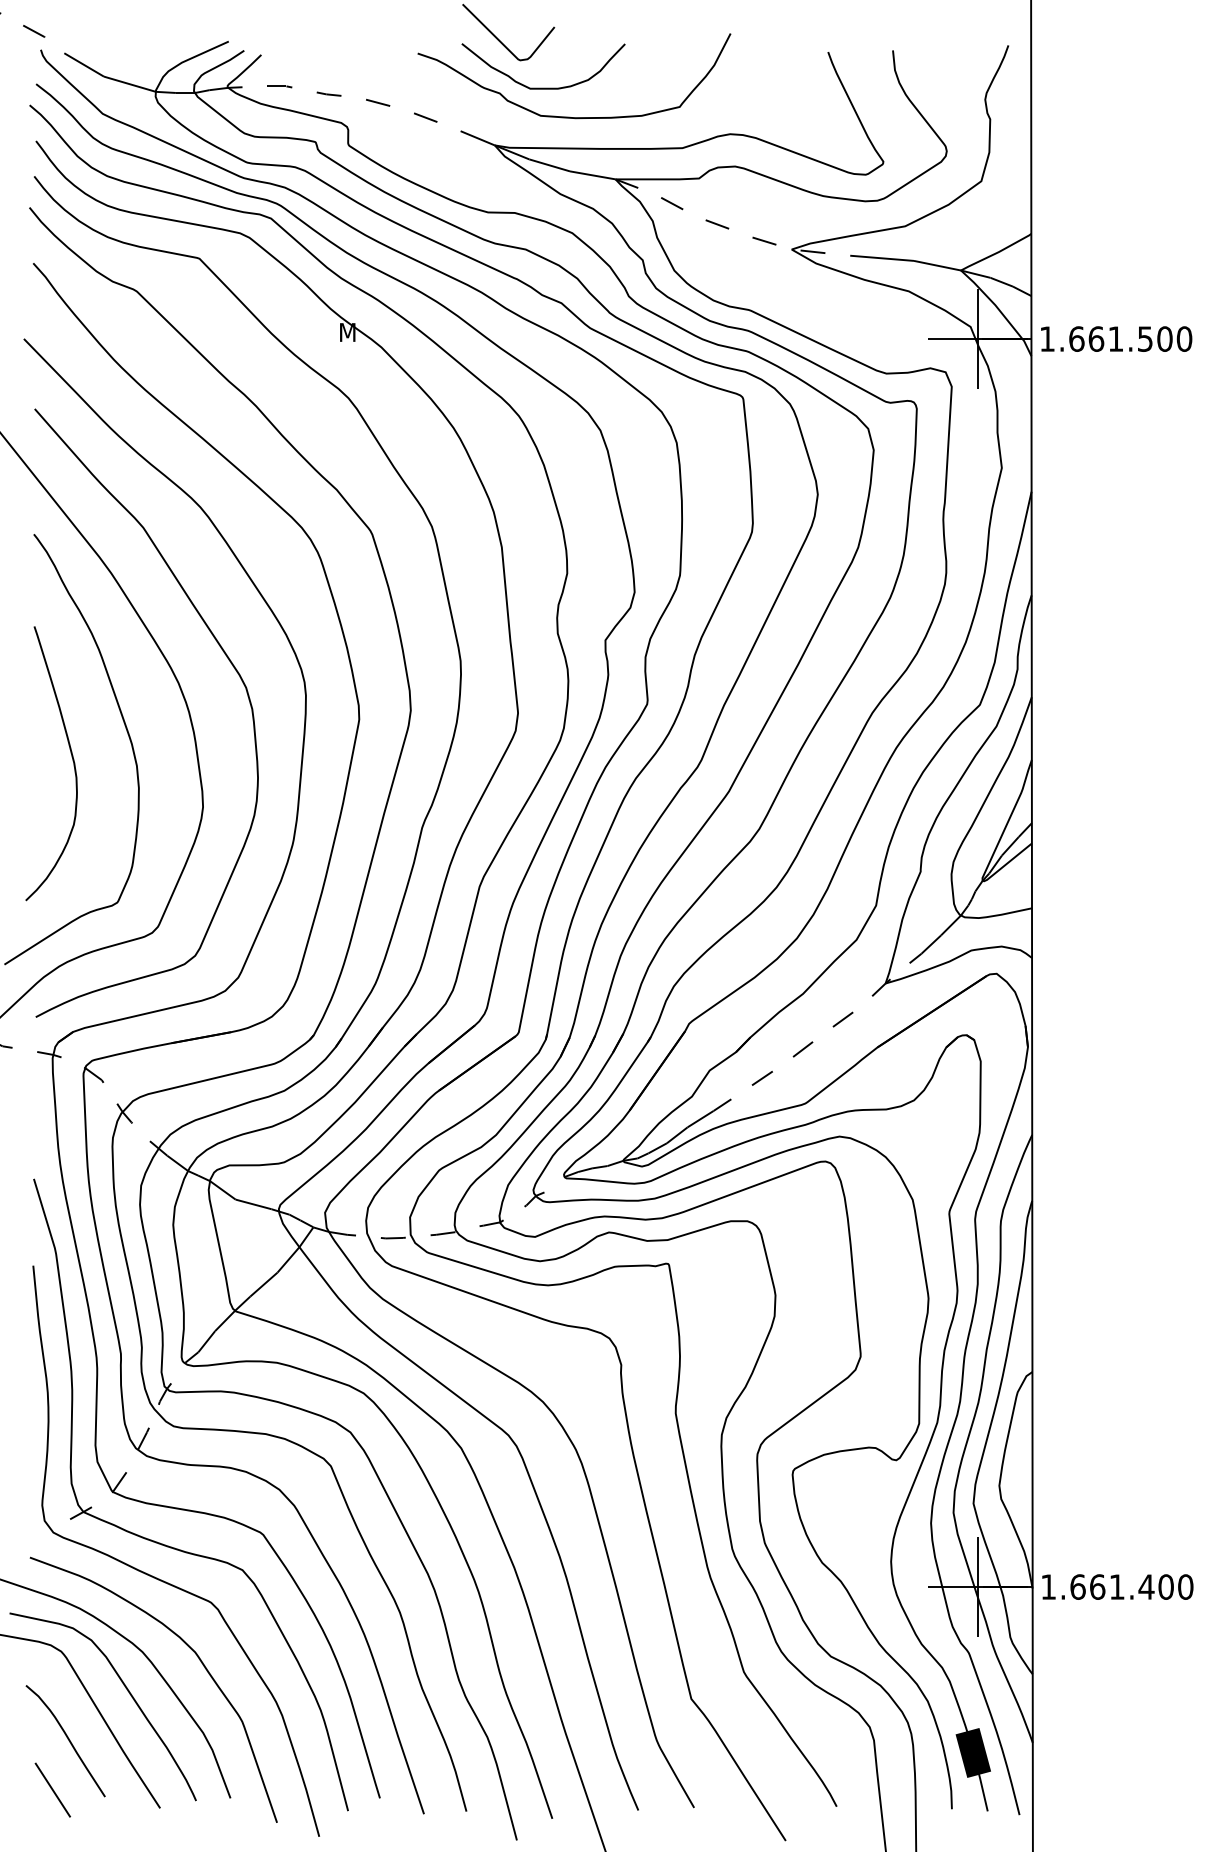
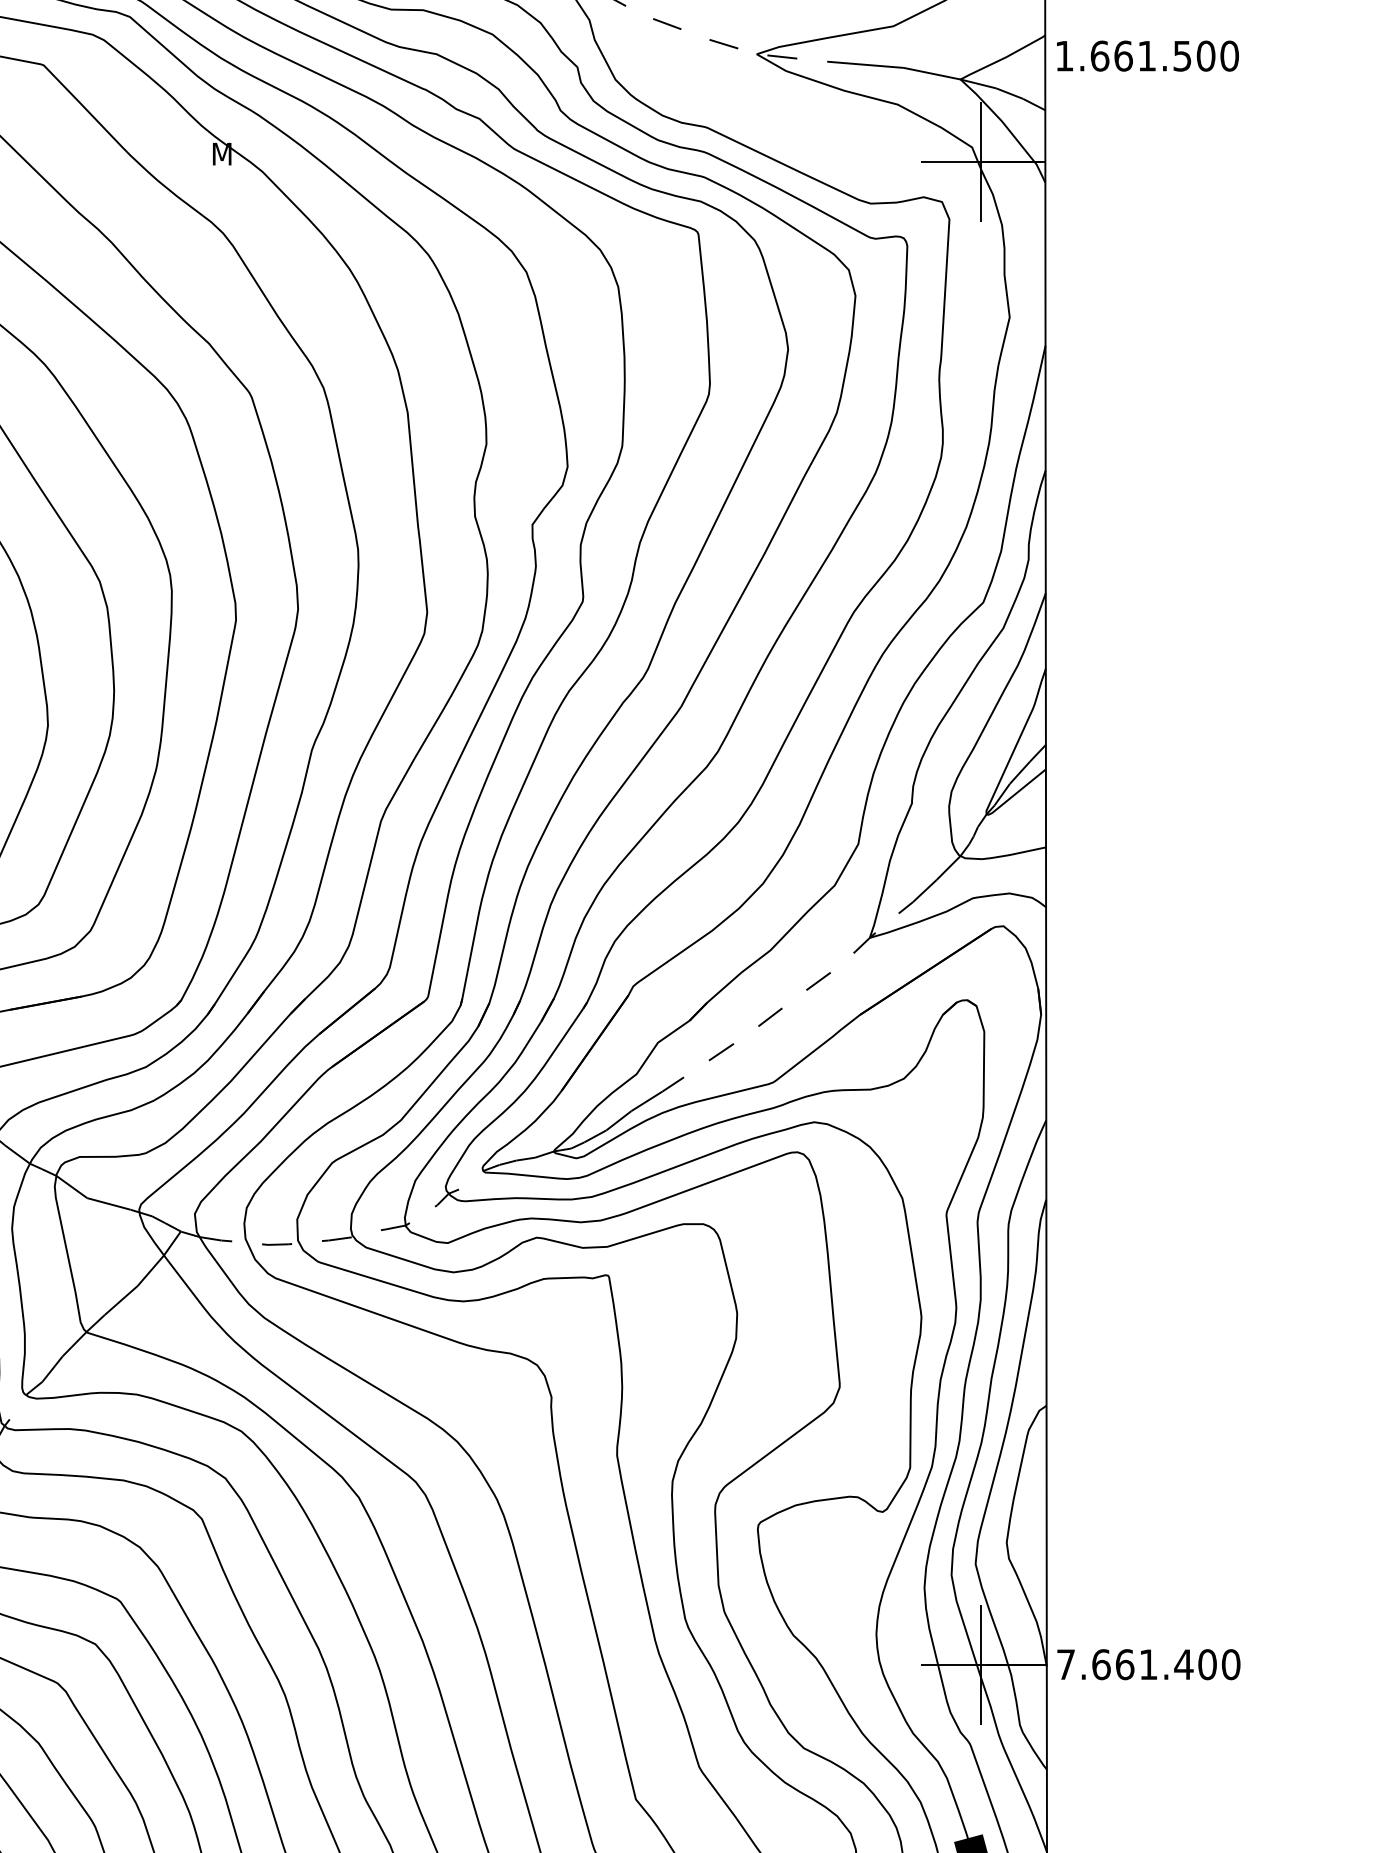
text: (1116, 338) -> (1147, 55), moved
text: (1048, 1586) -> (1065, 1663), 1.661.400 -> 7.661.400

